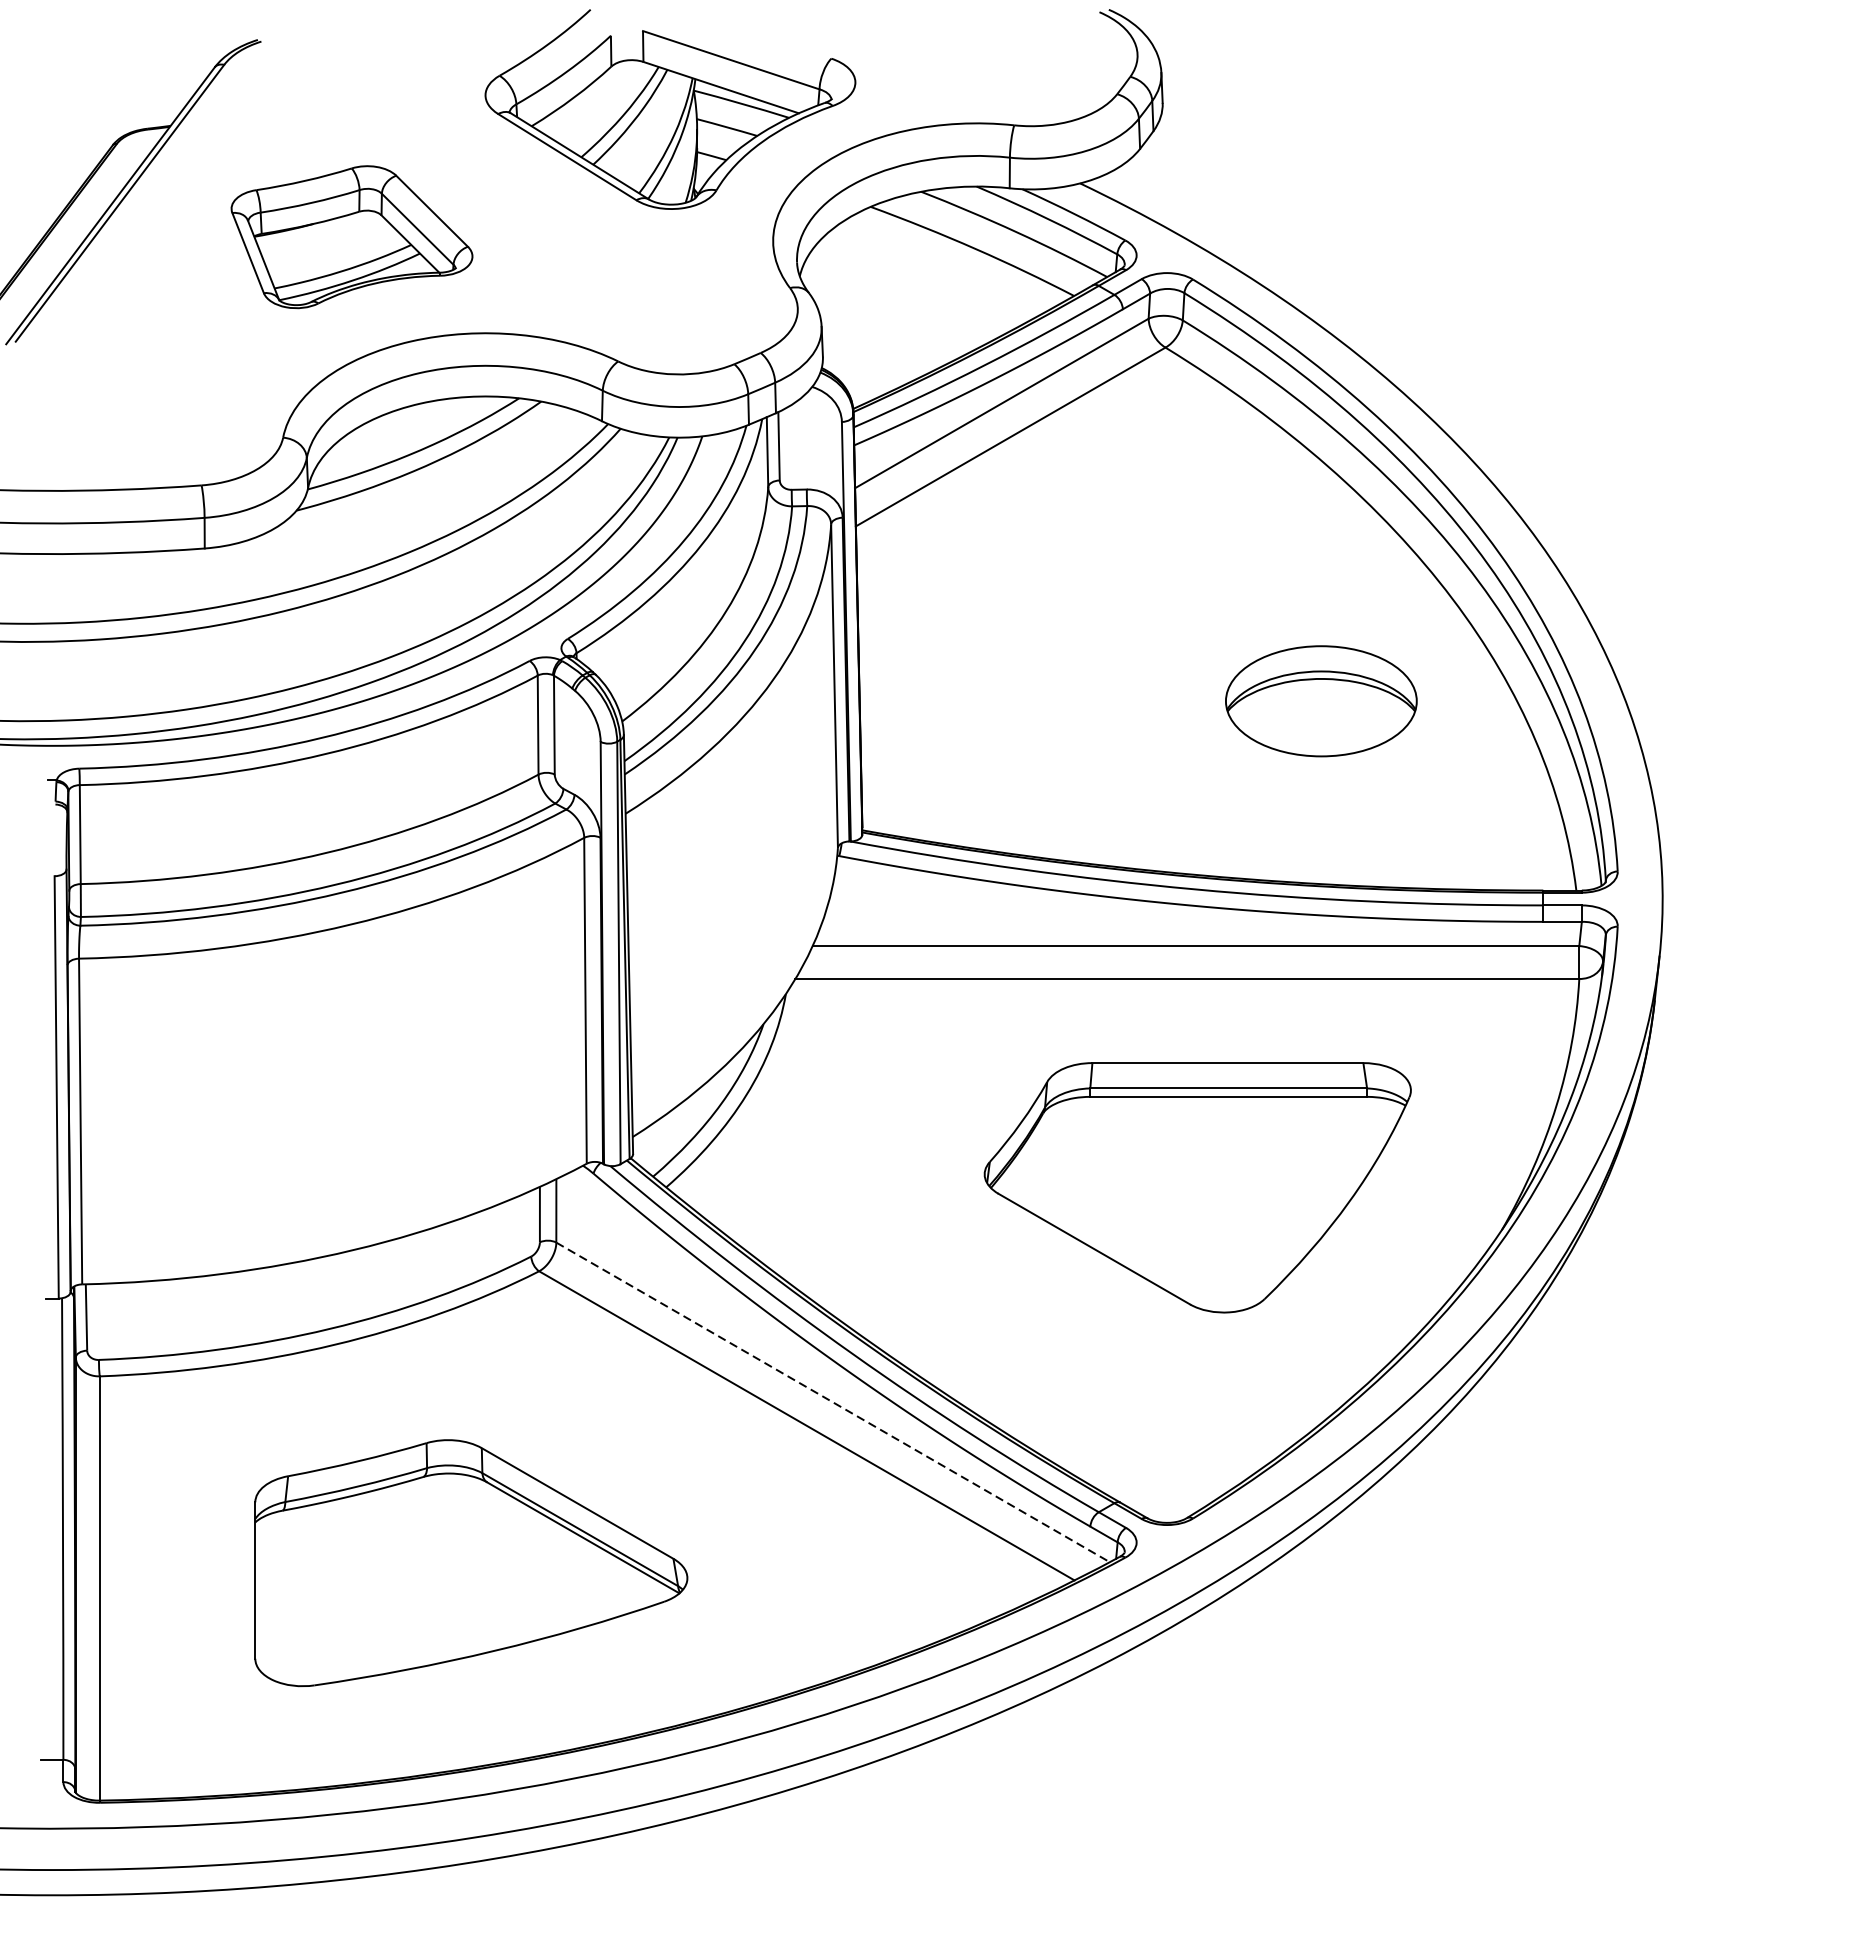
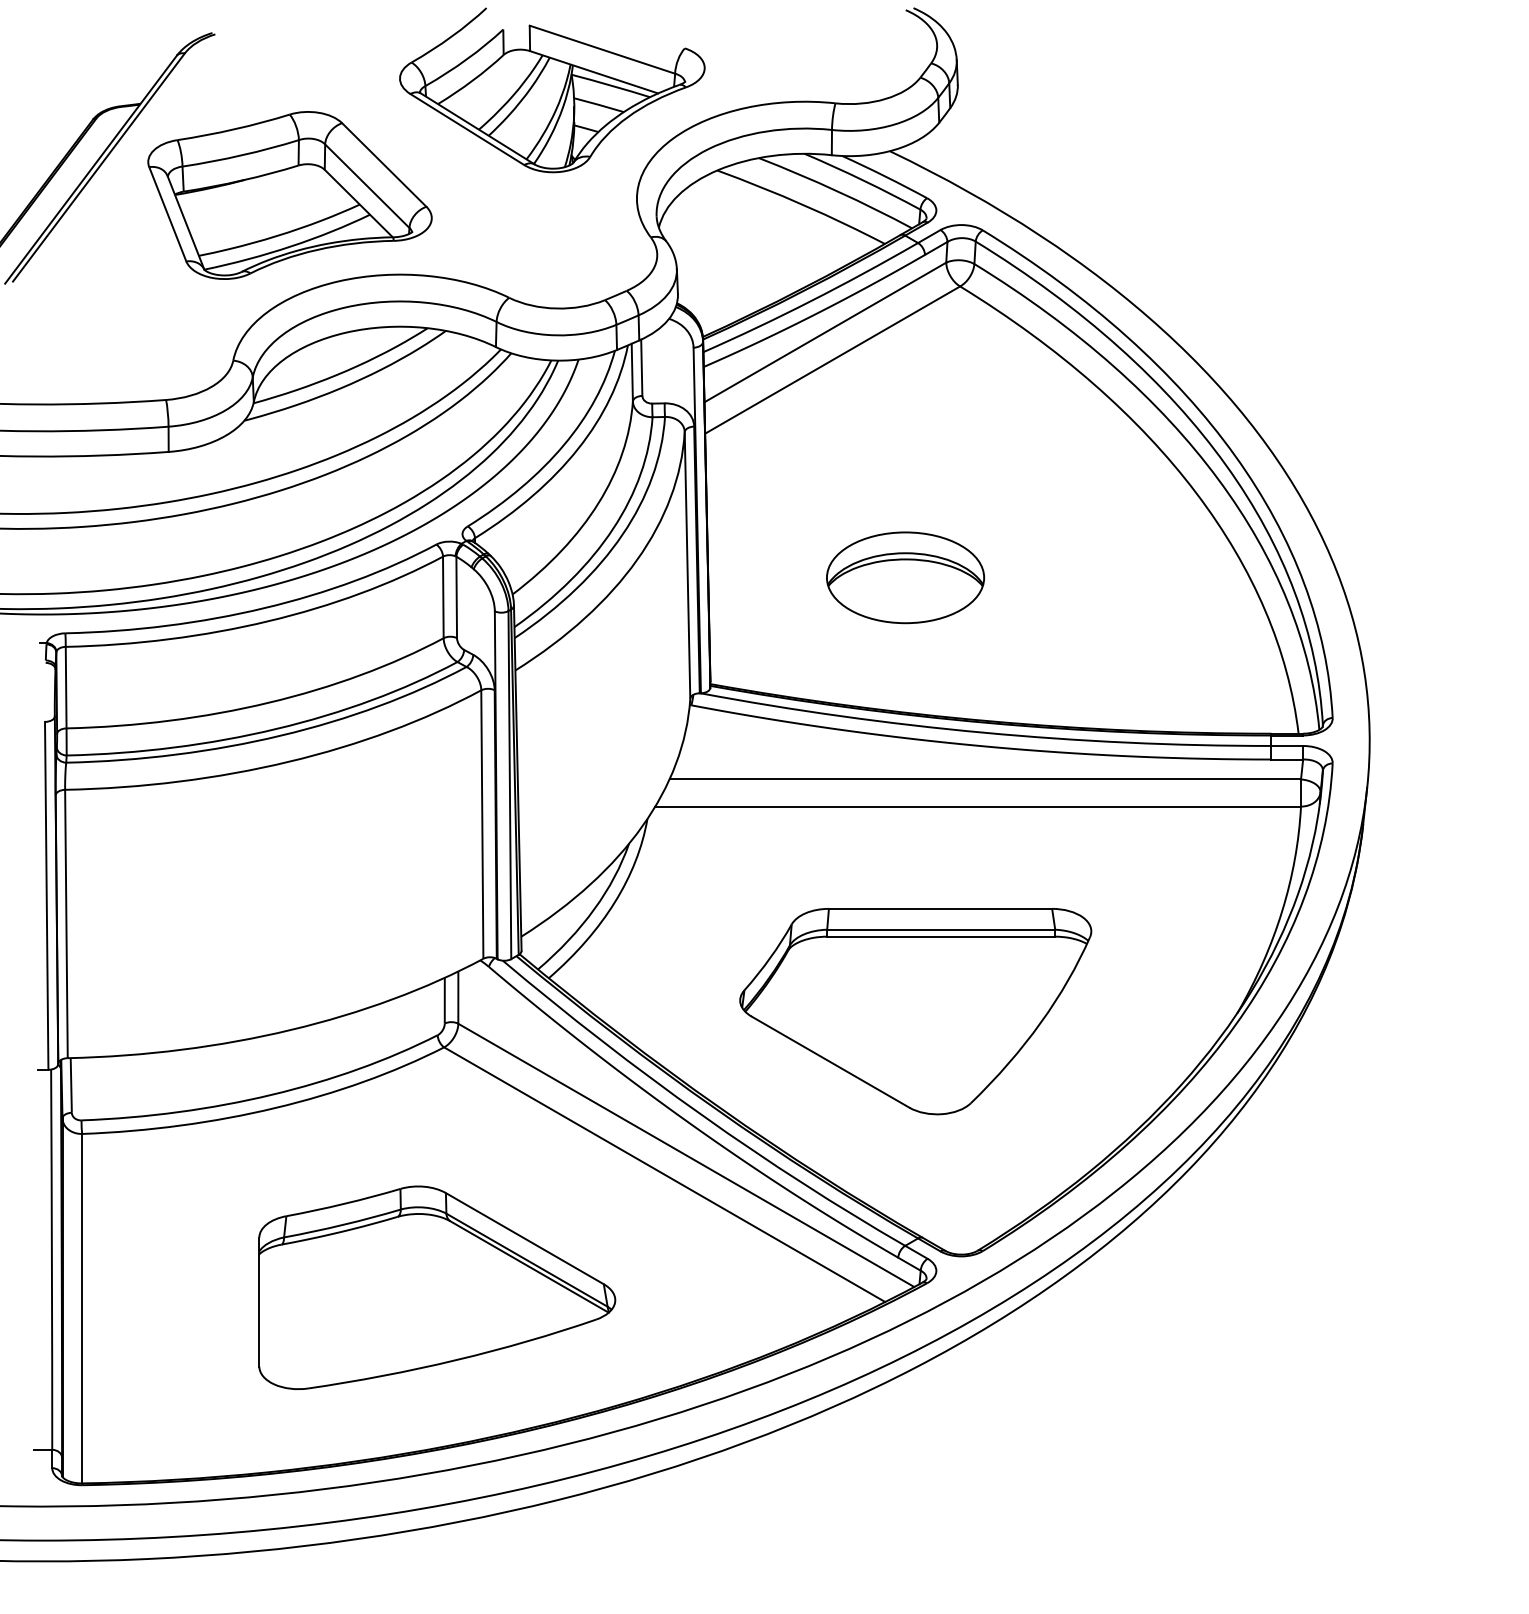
part: (351, 237) -> (289, 195), size x1.43
part: (1321, 700) -> (905, 577), moved
part: (1197, 1187) -> (915, 1011), moved
line: (833, 1402) -> (686, 1155), dashed -> solid
part: (471, 1562) -> (437, 1287), moved

